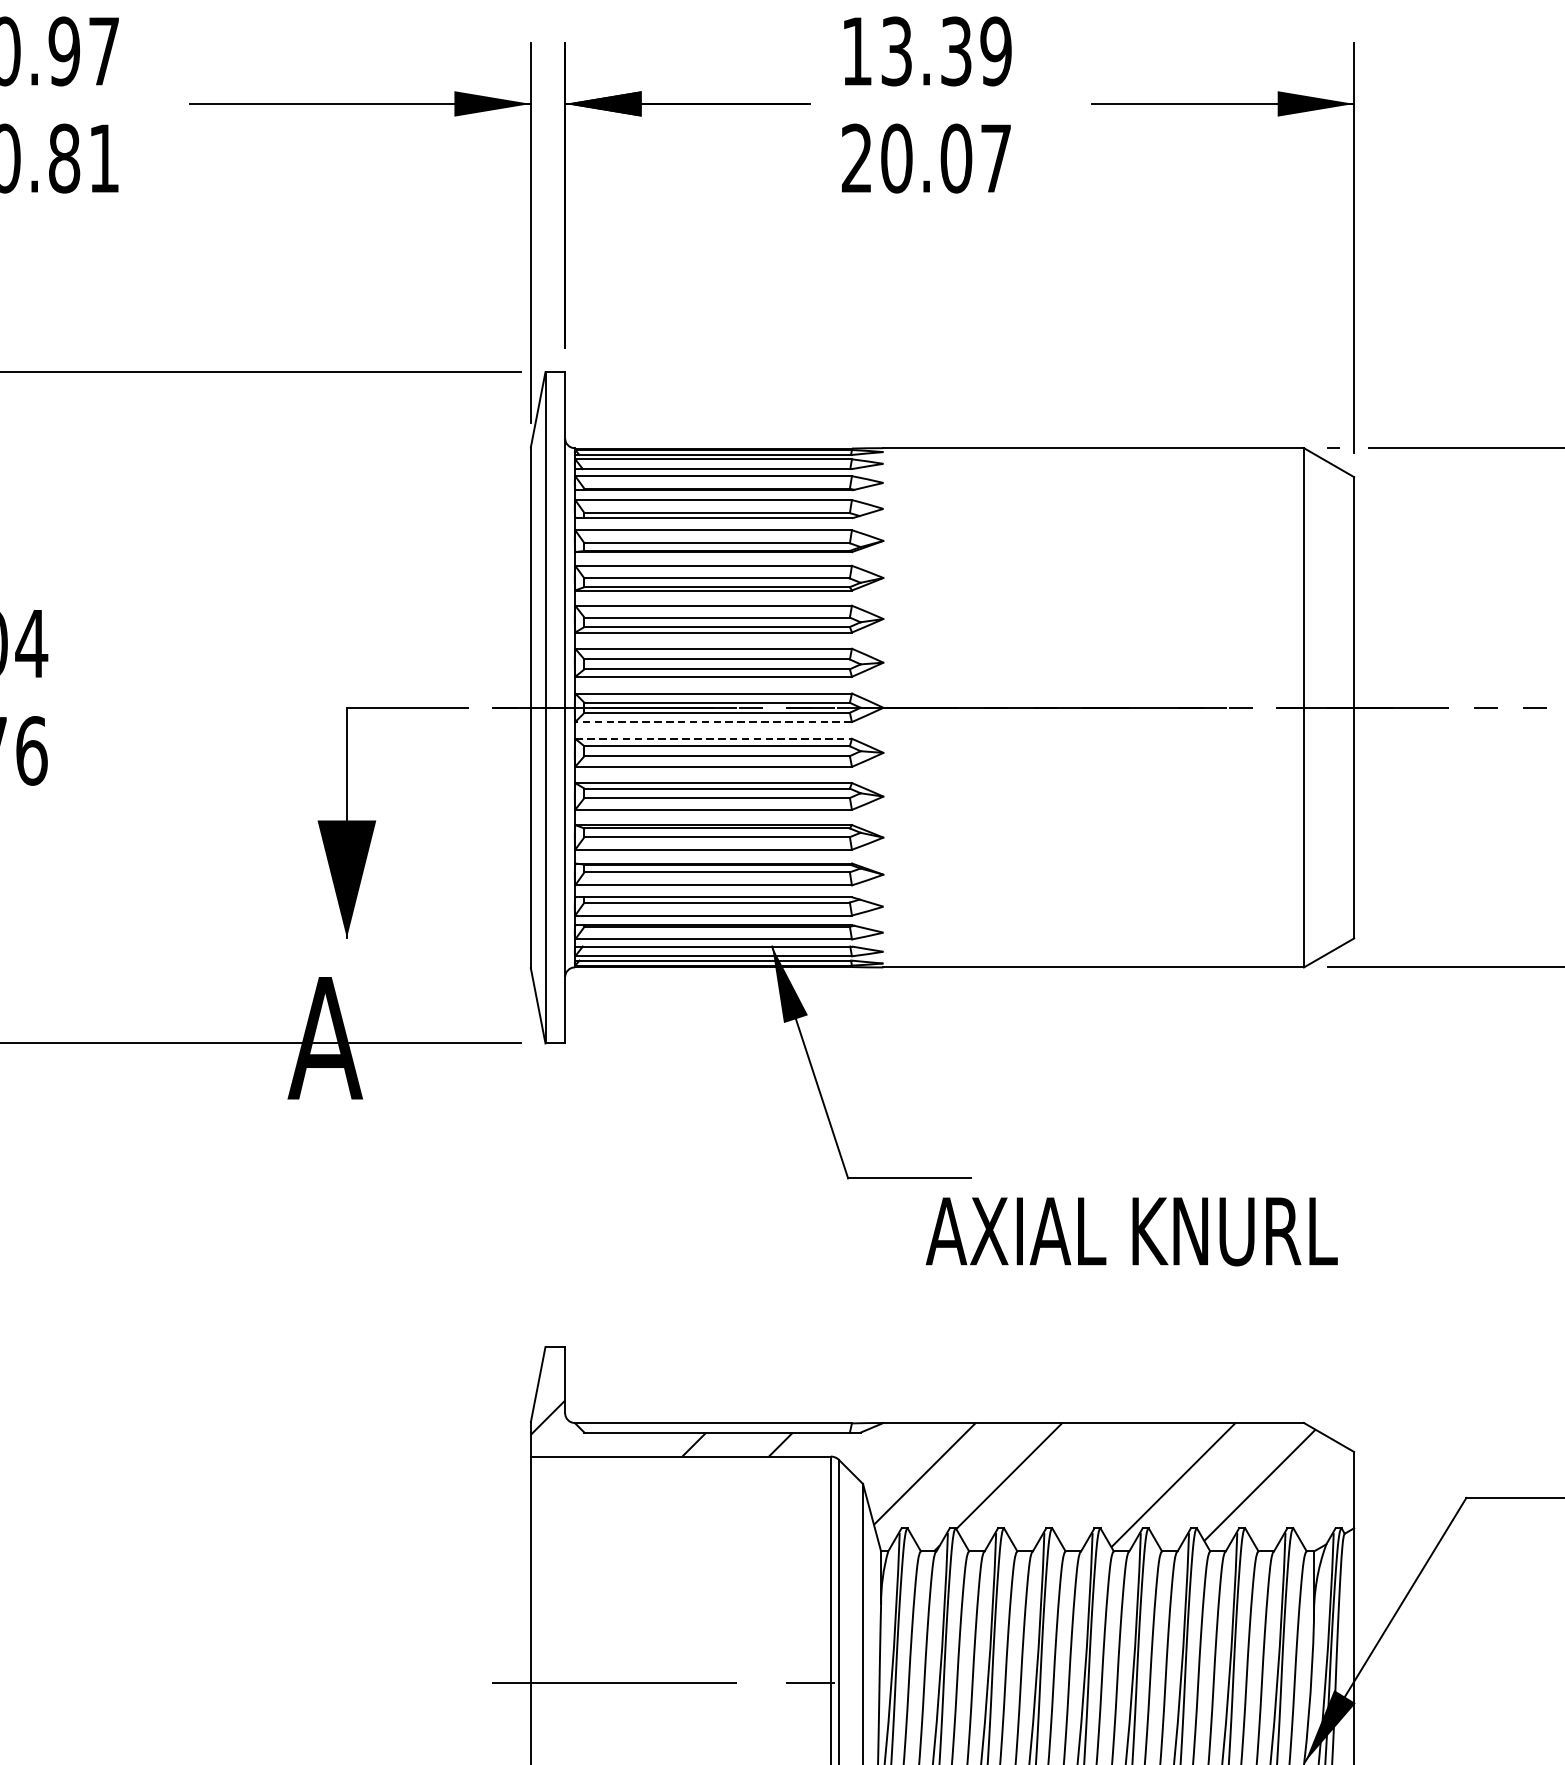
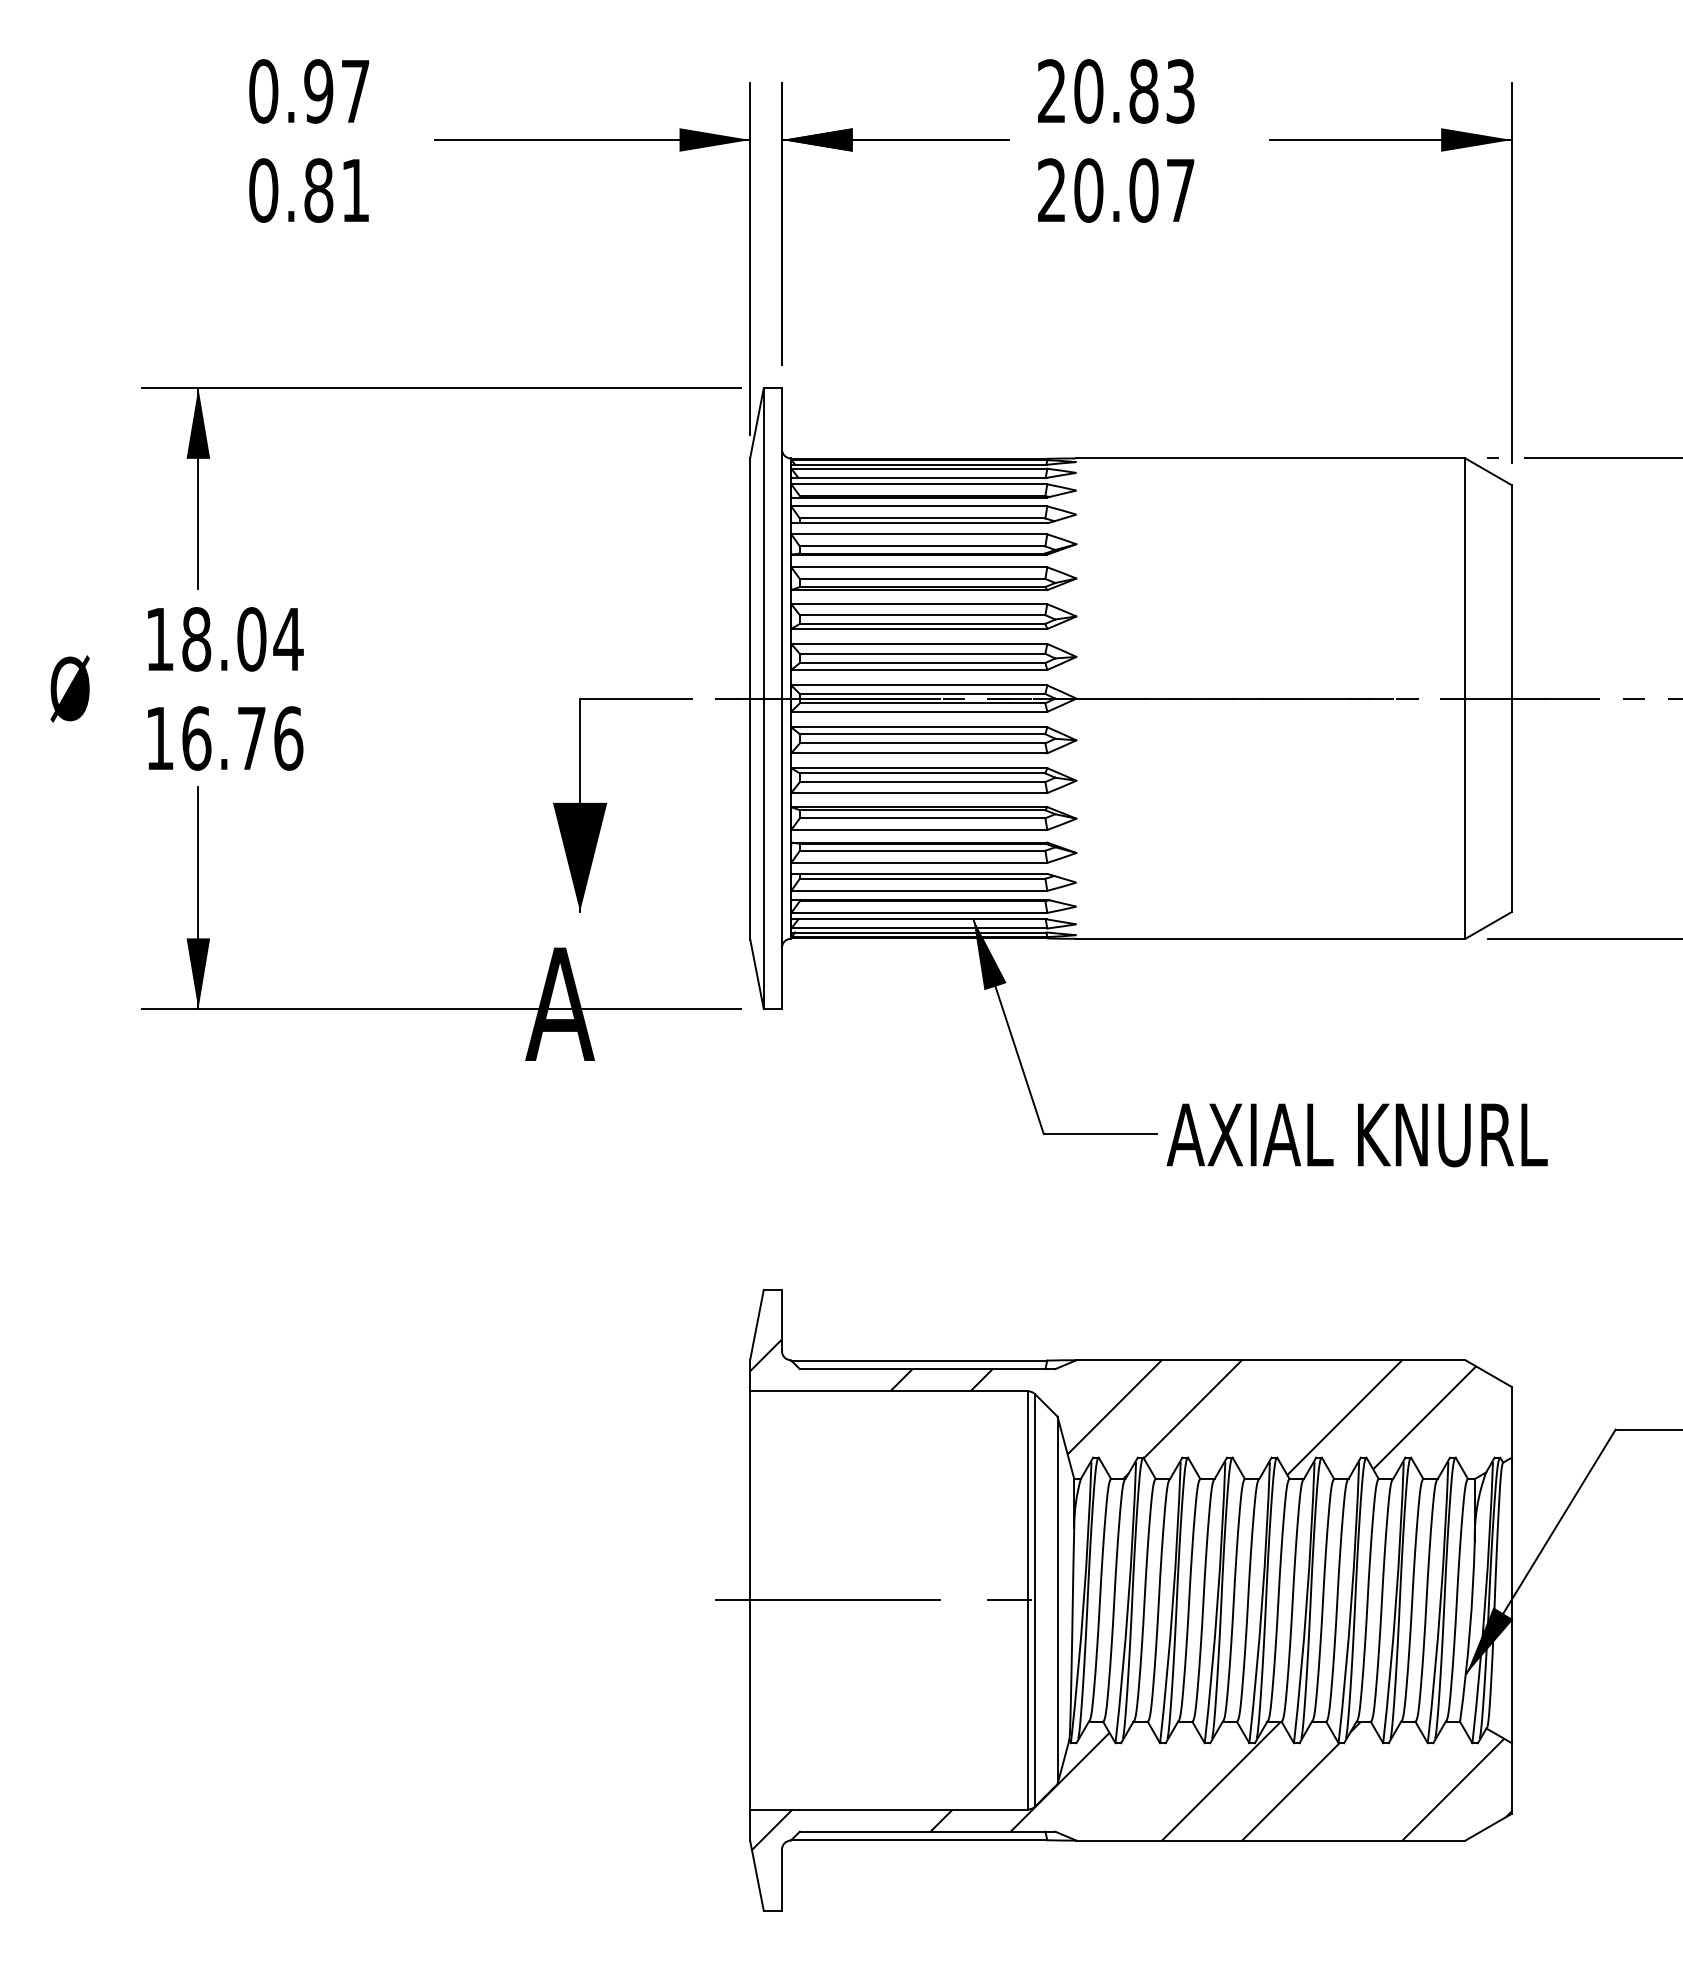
text: (926, 51) -> (1116, 91), 13.39 -> 20.83
line: (713, 721) -> (919, 711), dashed -> solid
line: (713, 739) -> (919, 727), dashed -> solid
text: (1131, 1231) -> (1356, 1135), moved

